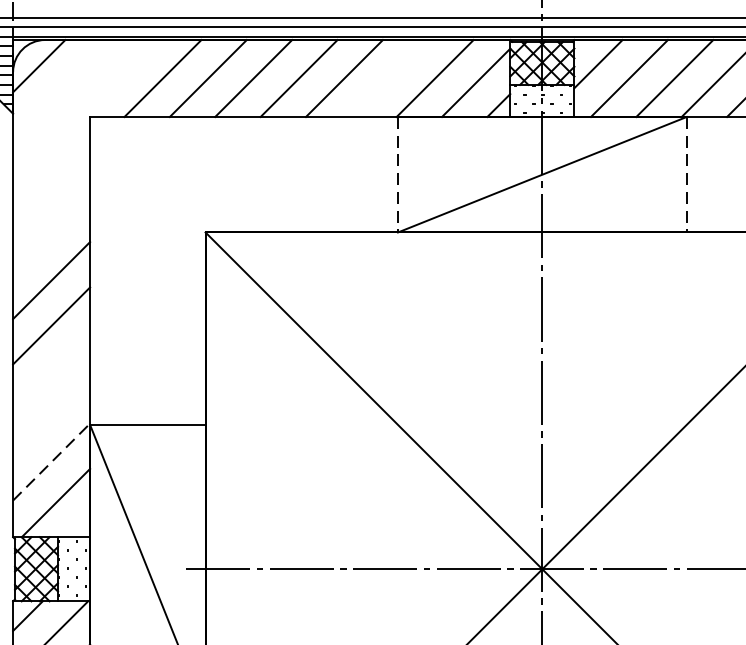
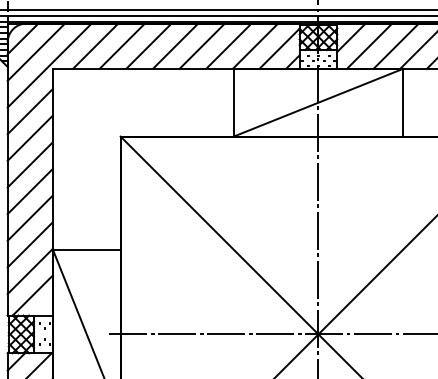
line: (389, 77) -> (228, 45), added
line: (62, 87) -> (36, 51), added
line: (84, 111) -> (49, 65), added
line: (397, 174) -> (233, 102), dashed -> solid
line: (687, 174) -> (403, 102), dashed -> solid
line: (50, 189) -> (29, 111), added
line: (50, 233) -> (29, 137), added
line: (50, 370) -> (29, 217), added
line: (50, 416) -> (29, 244), added
line: (51, 462) -> (30, 271), dashed -> solid

